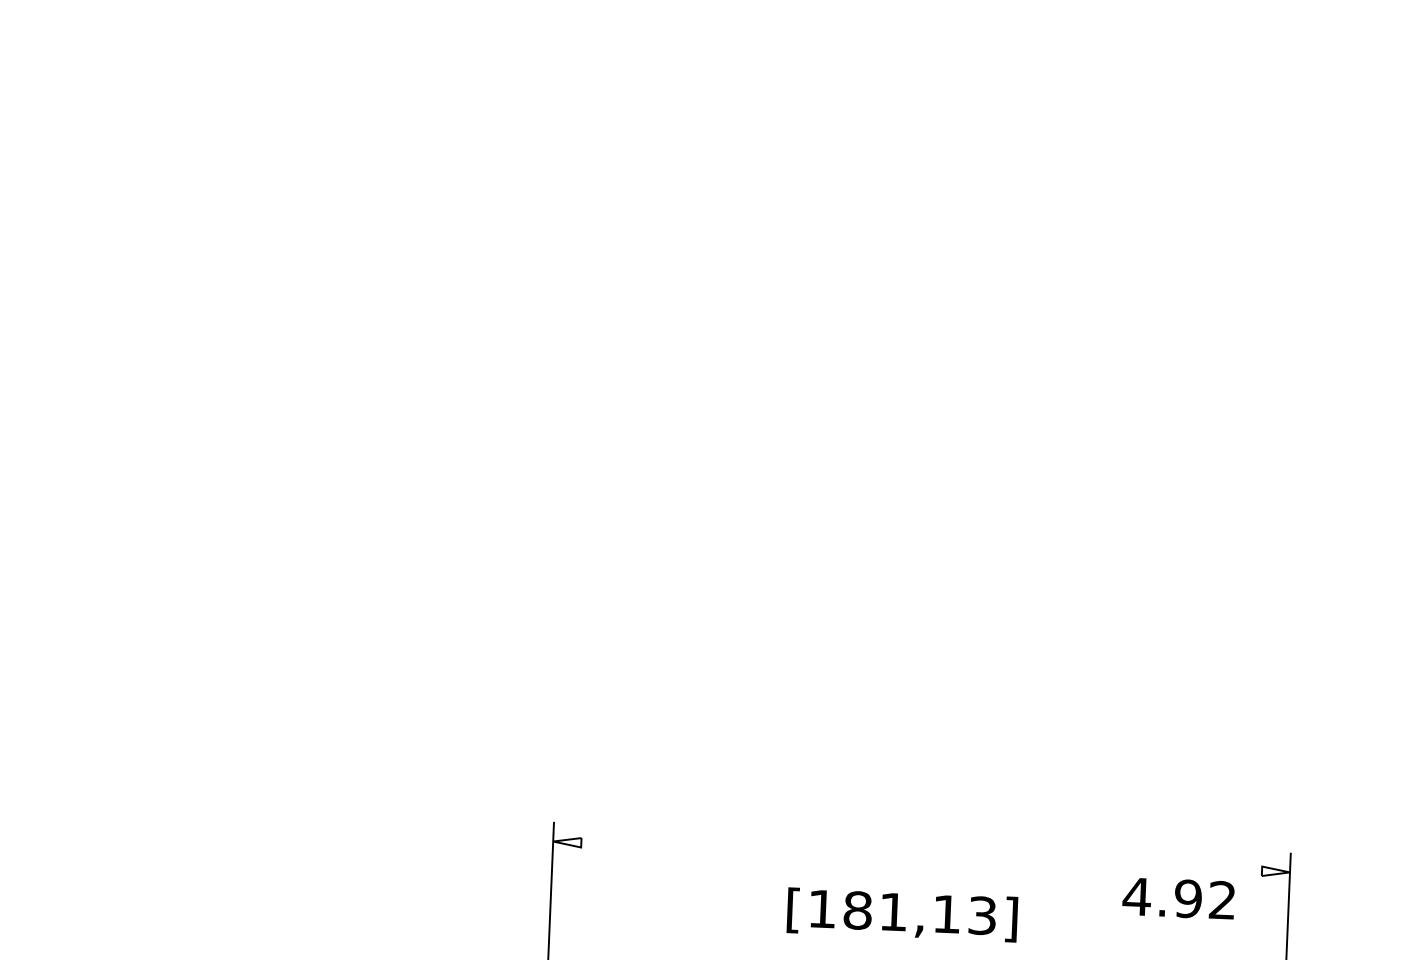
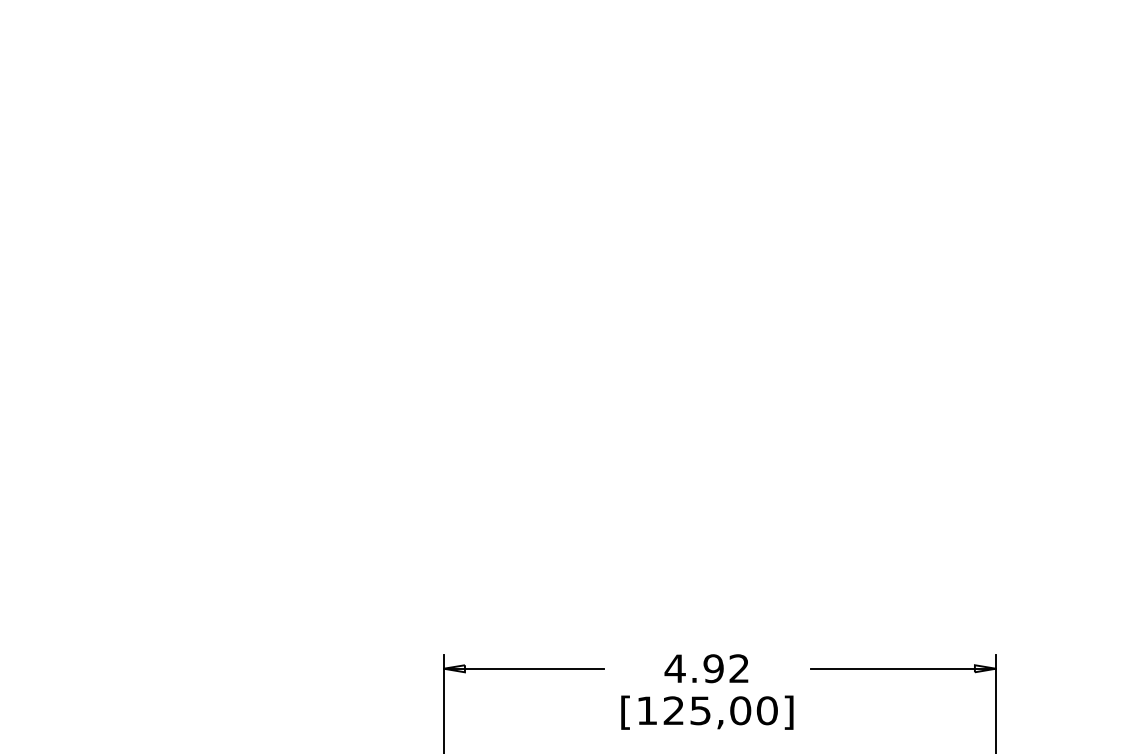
line: (659, 845) -> (523, 668), added
line: (1166, 866) -> (903, 668), added
text: (1178, 898) -> (706, 668), moved
text: (920, 912) -> (720, 710), [181,13] -> [125,00]

